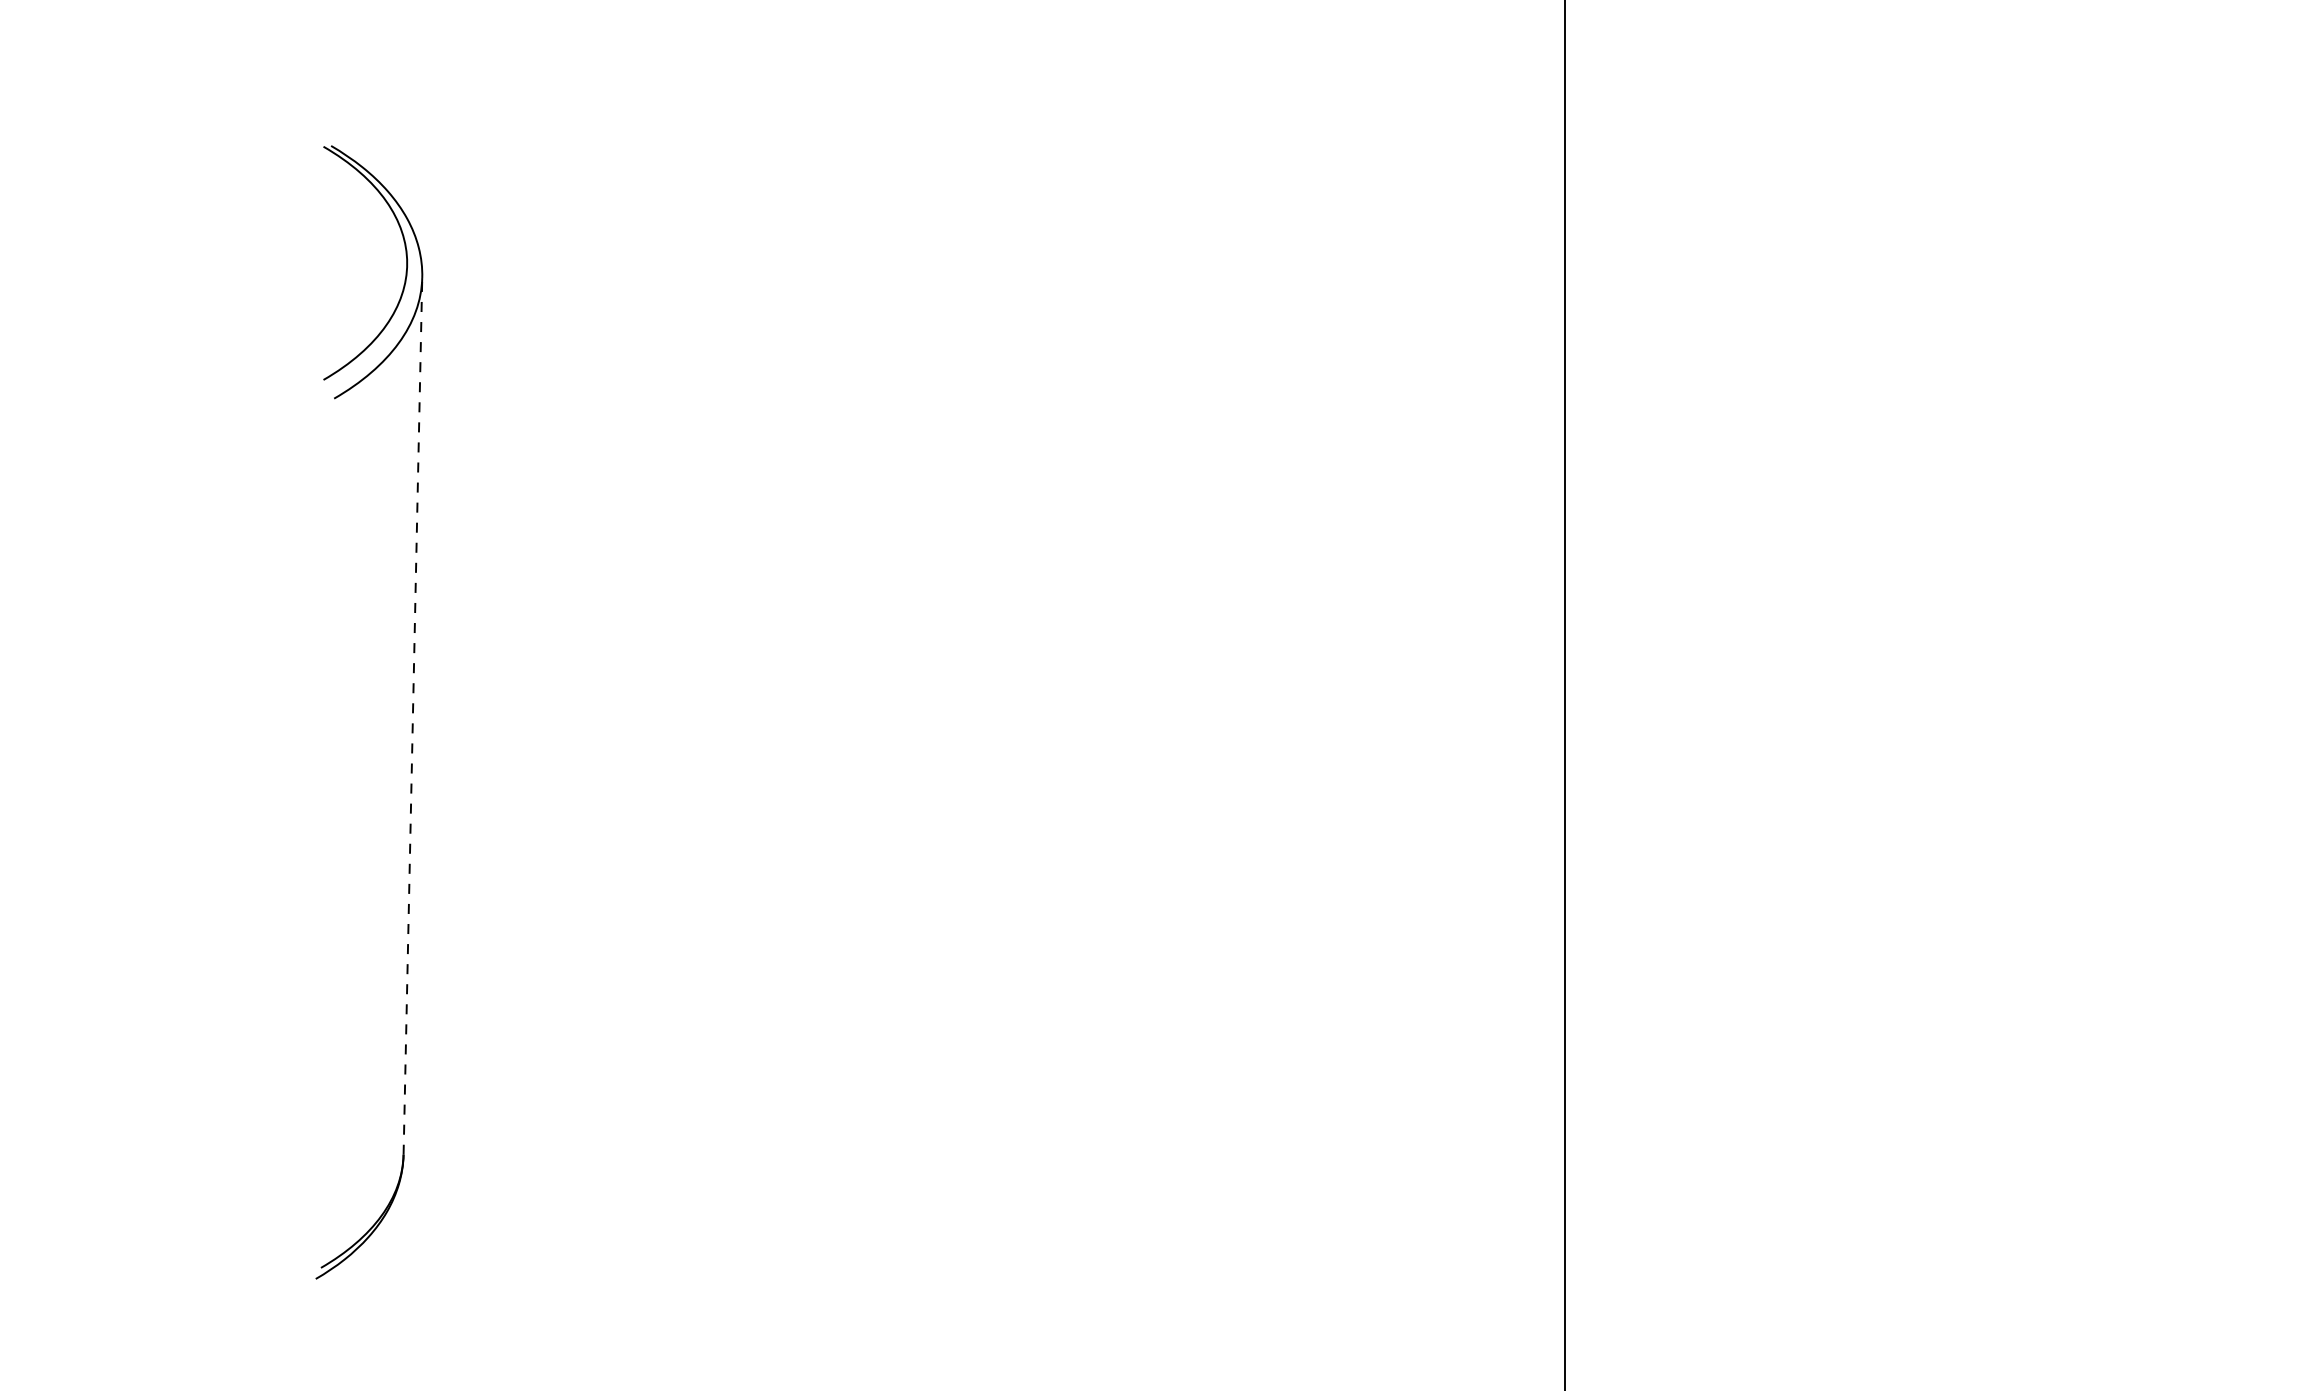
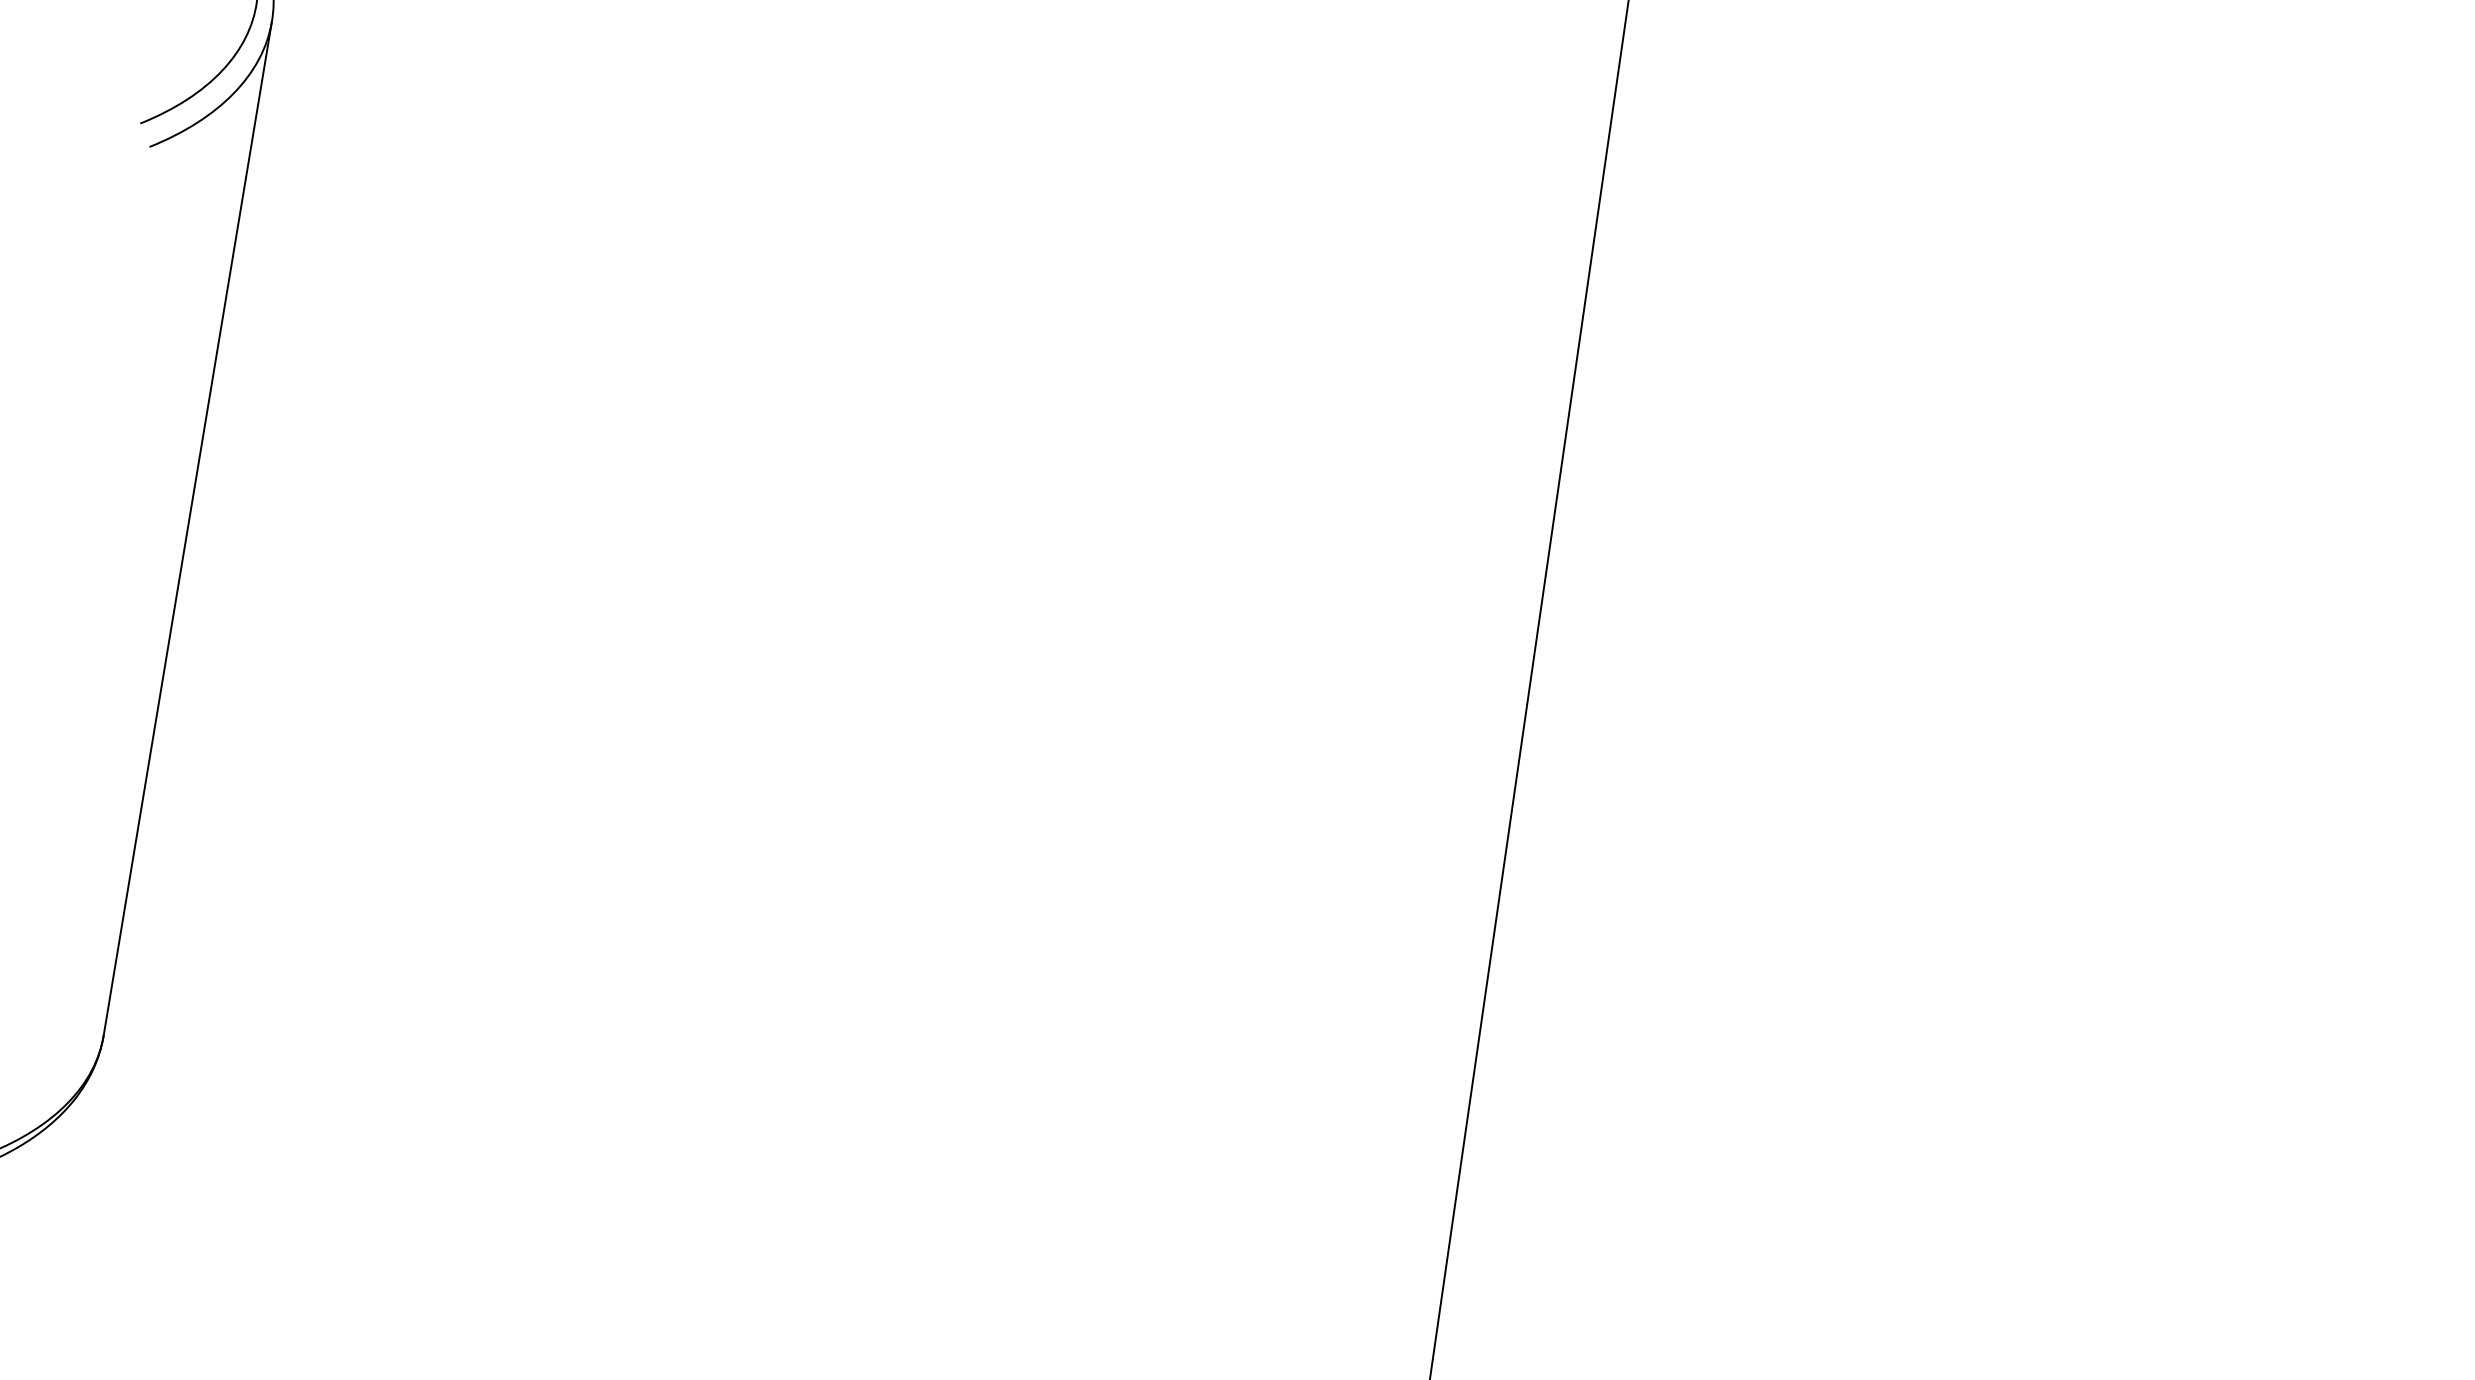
line: (412, 715) -> (187, 527), dashed -> solid

